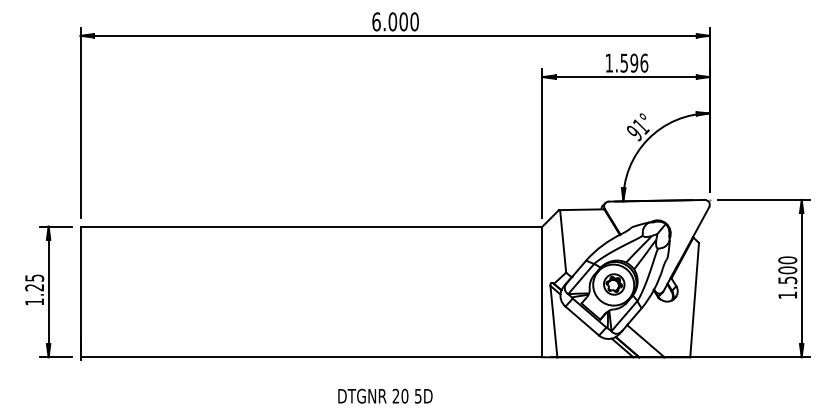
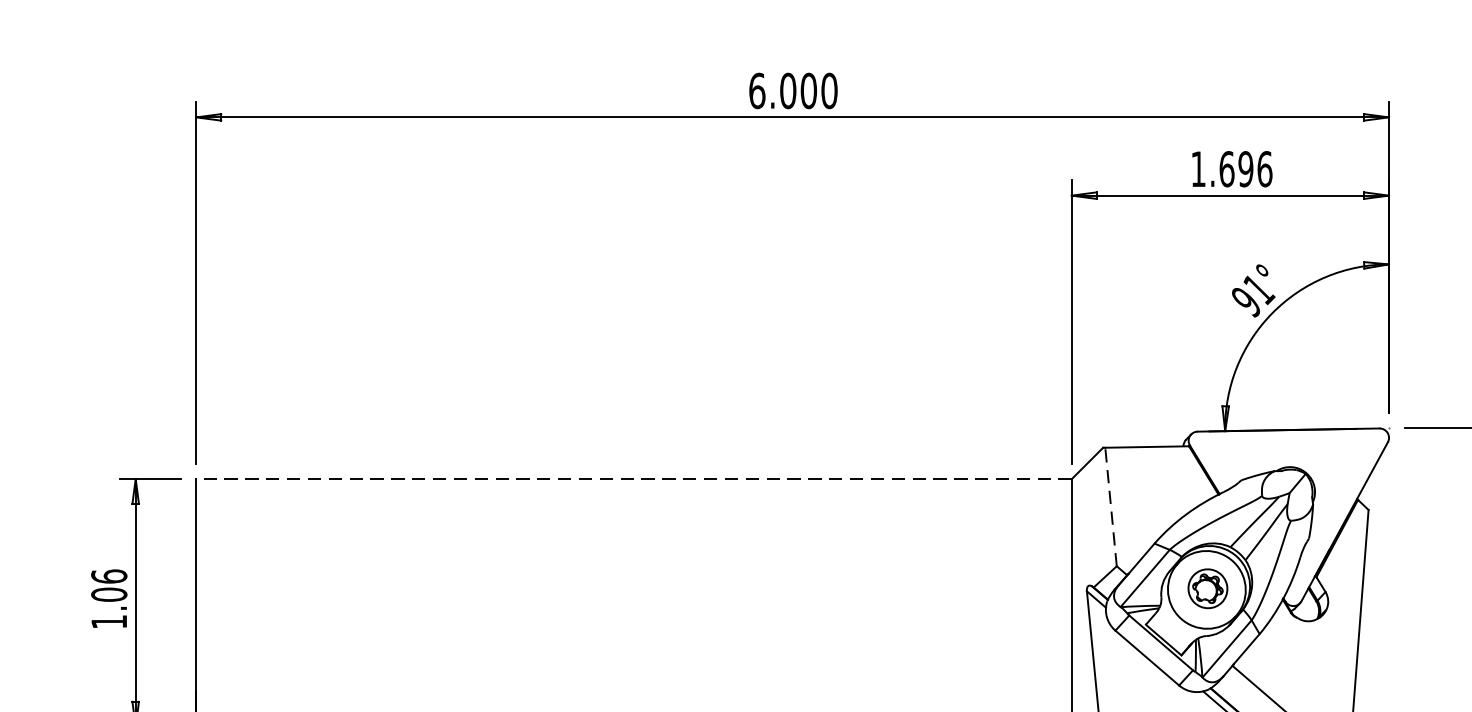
text: (624, 62) -> (1227, 167), 1.596 -> 1.696
line: (311, 226) -> (634, 478), solid -> dashed
line: (563, 240) -> (1111, 505), solid -> dashed
text: (34, 282) -> (108, 584), 1.25 -> 1.06

